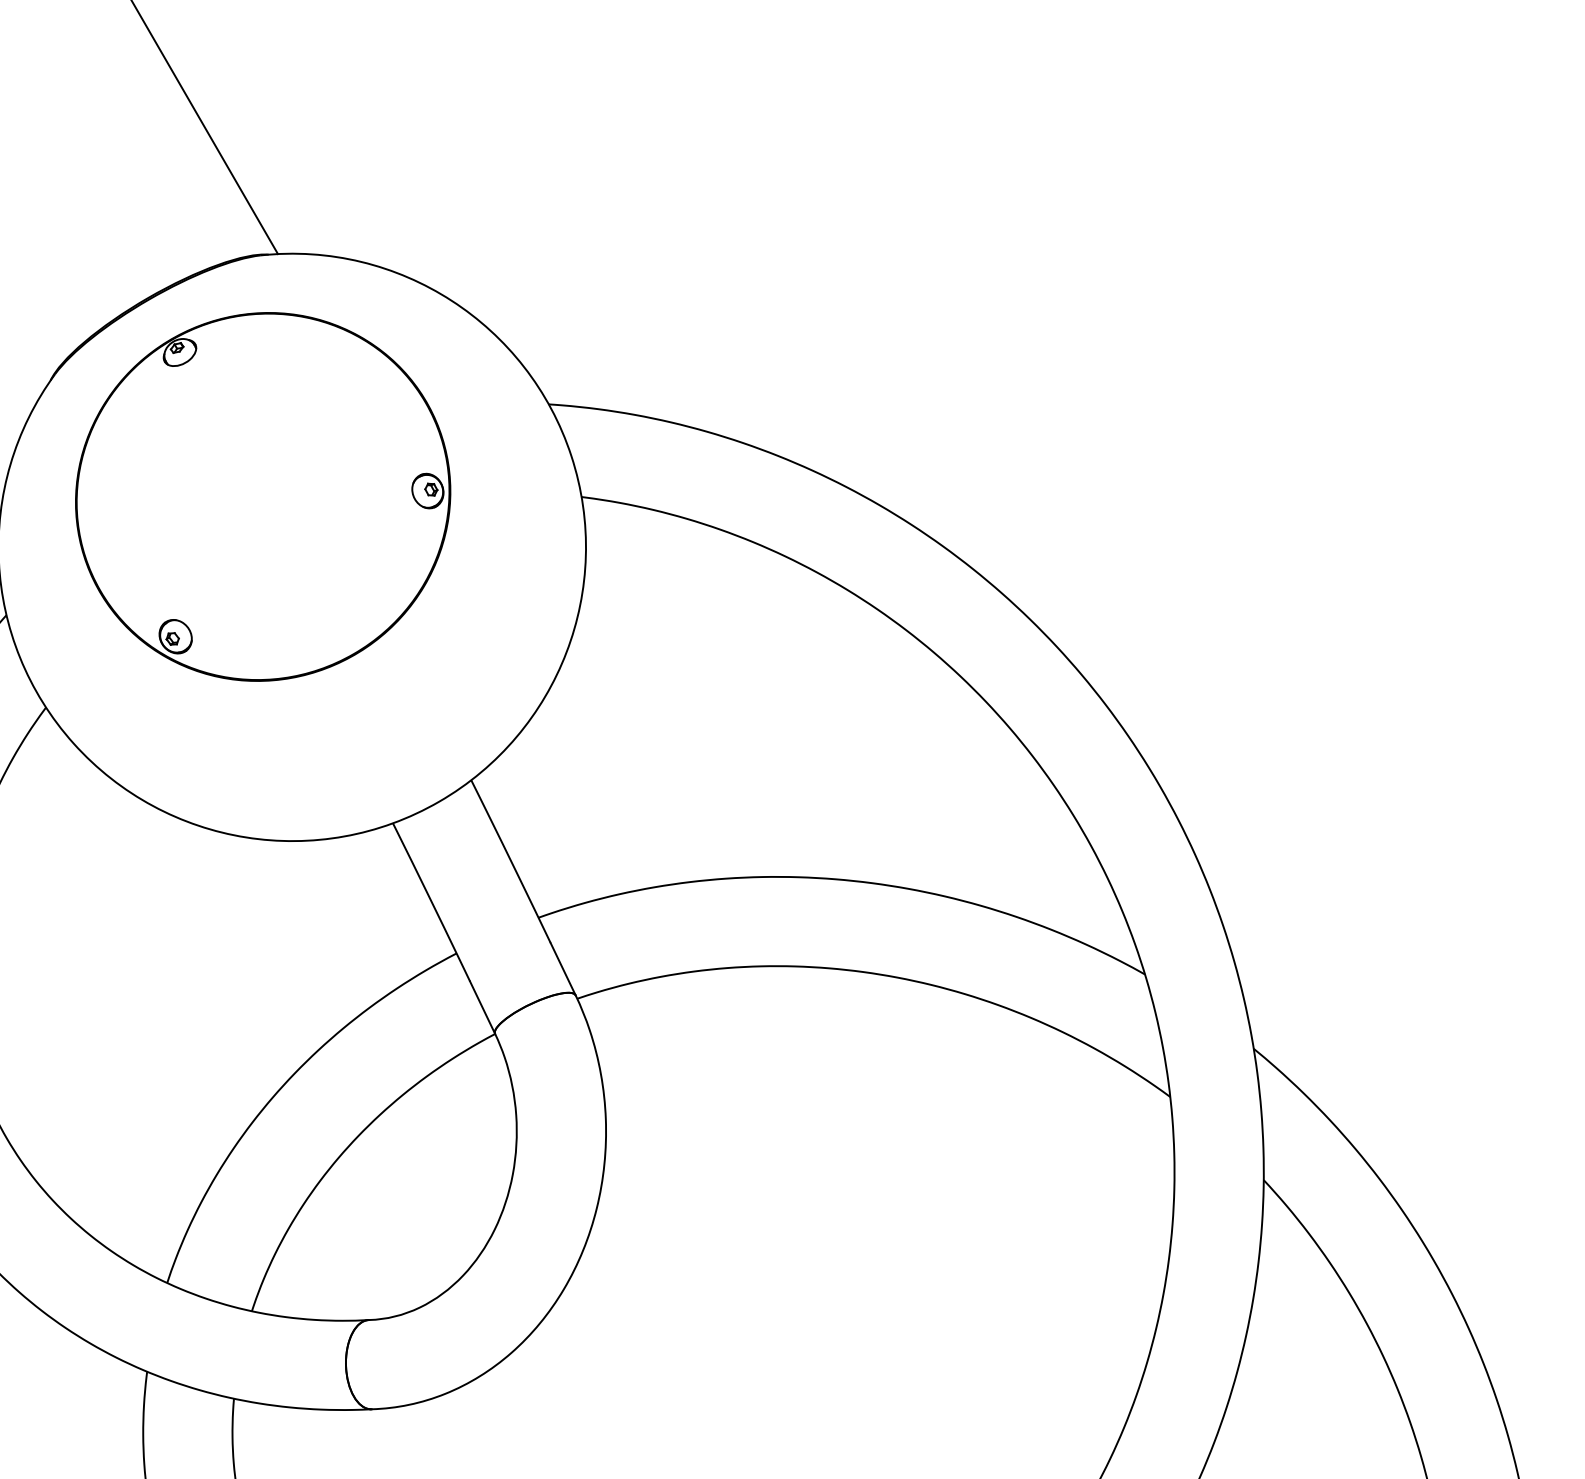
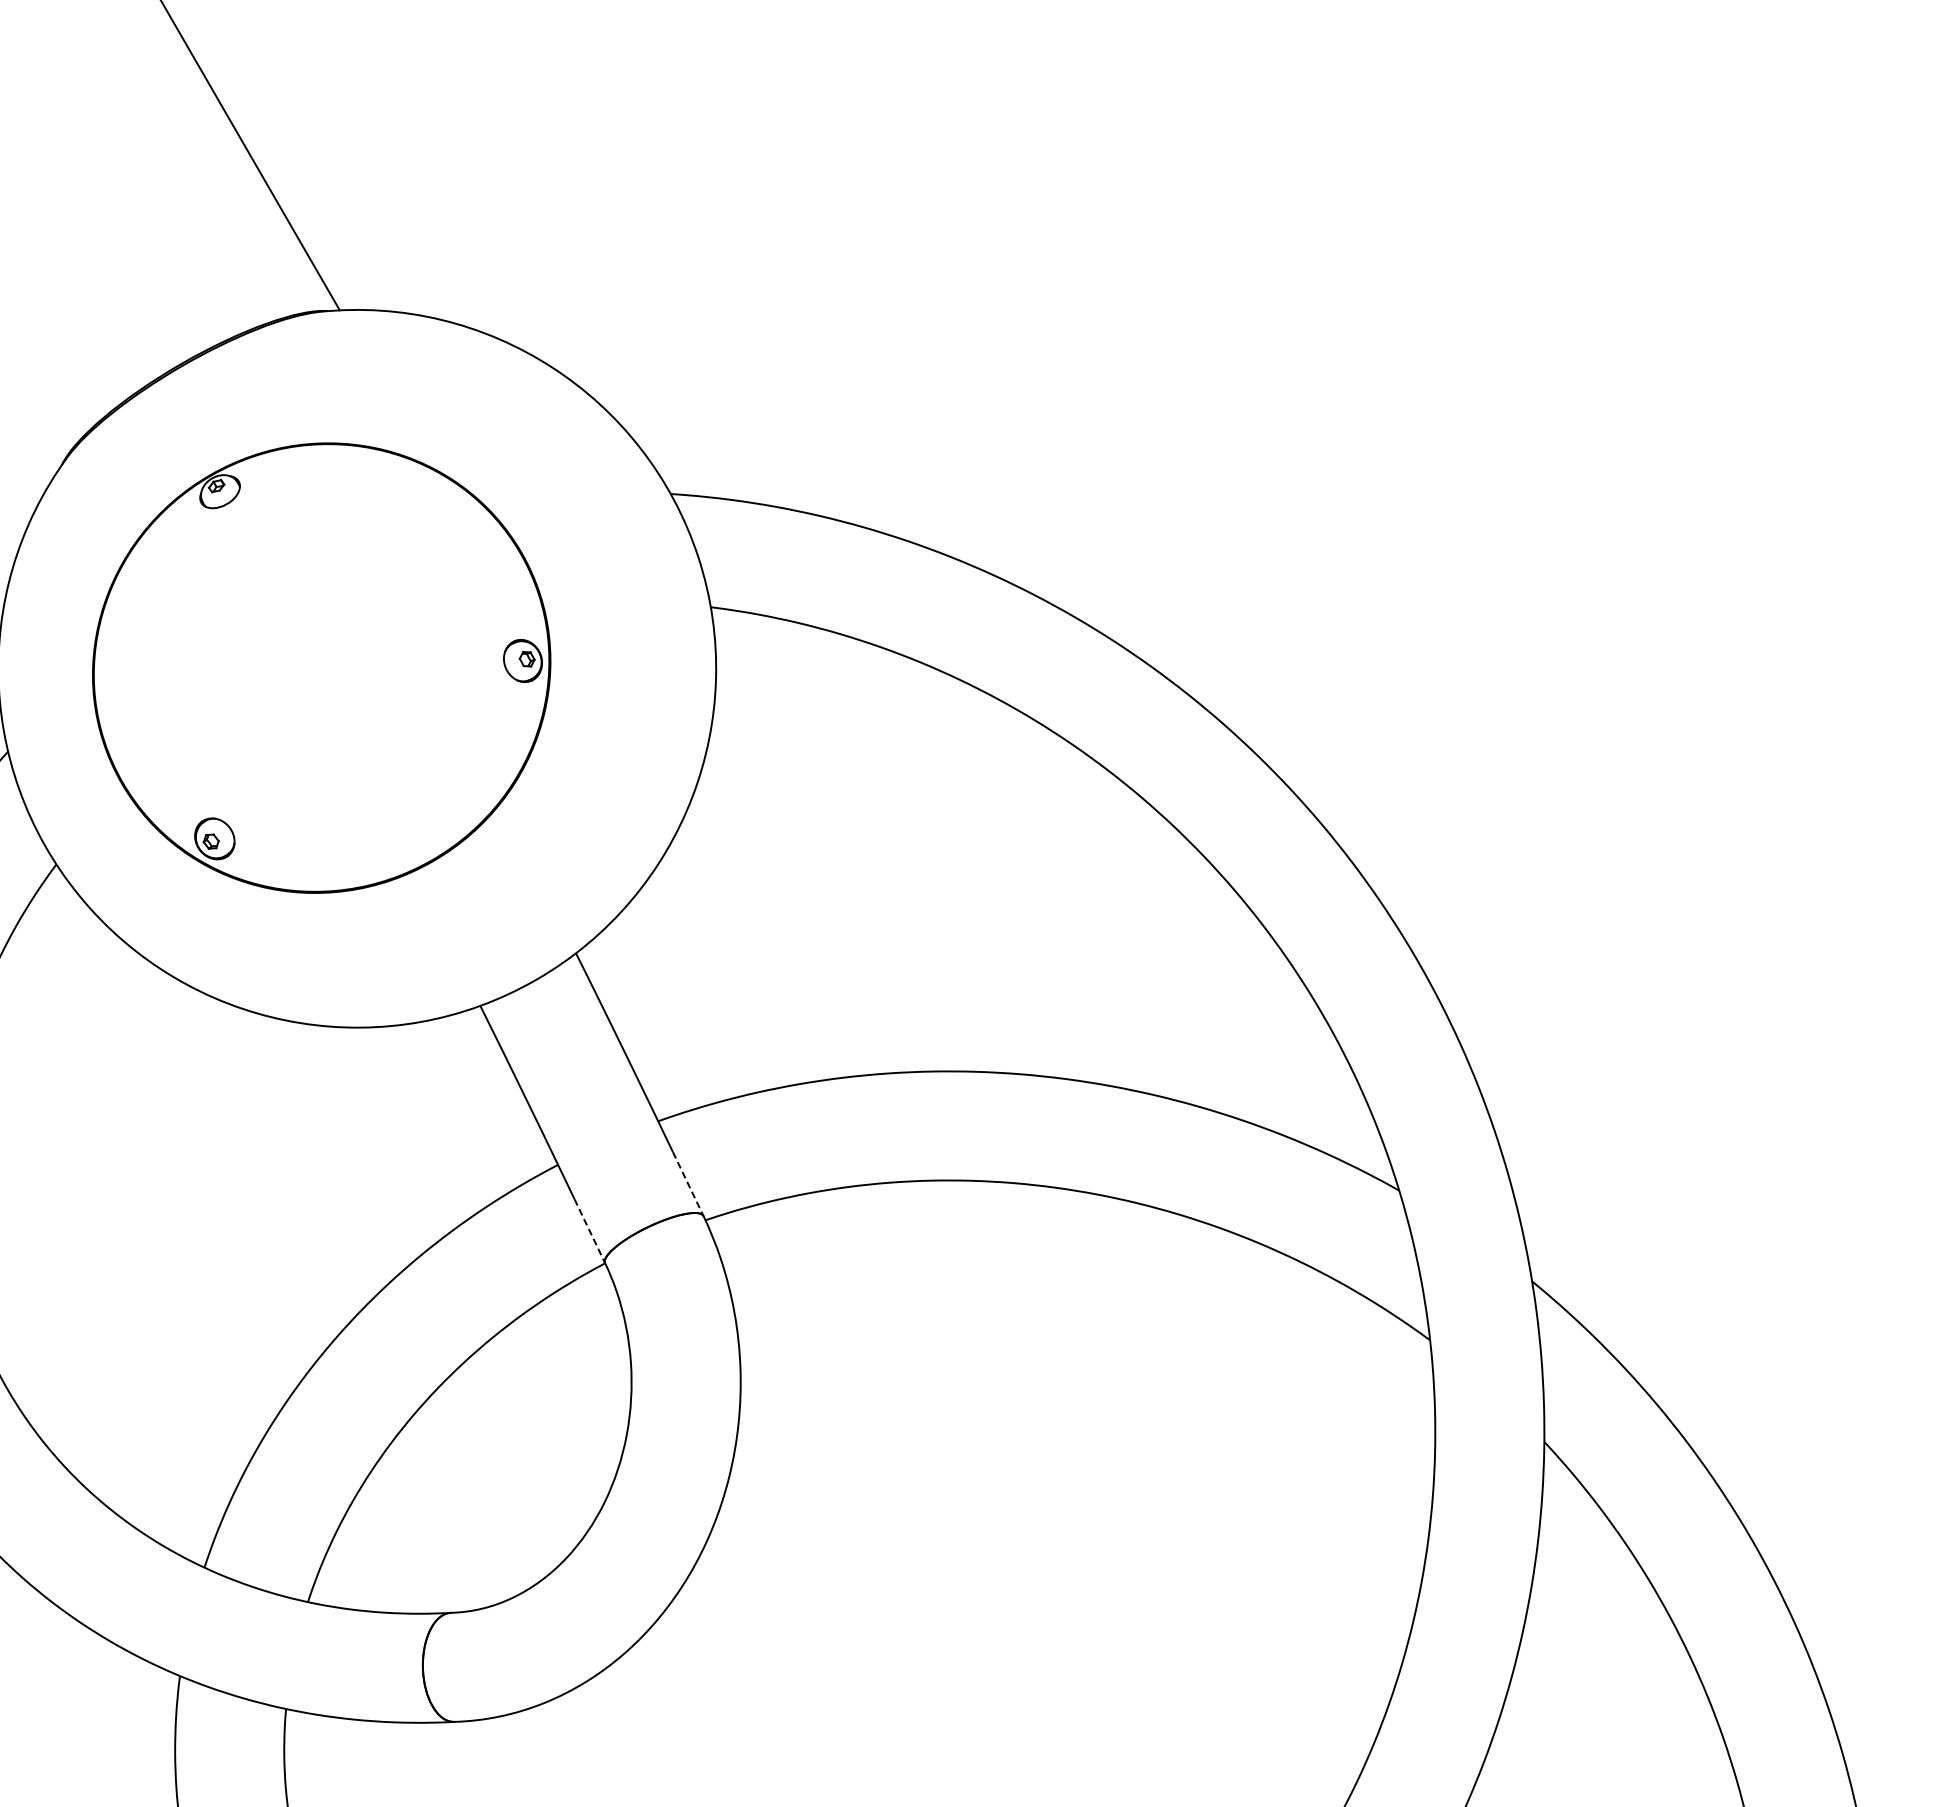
part: (262, 496) -> (321, 667), moved
line: (563, 969) -> (688, 1184), solid -> dashed
line: (483, 1007) -> (590, 1231), solid -> dashed

